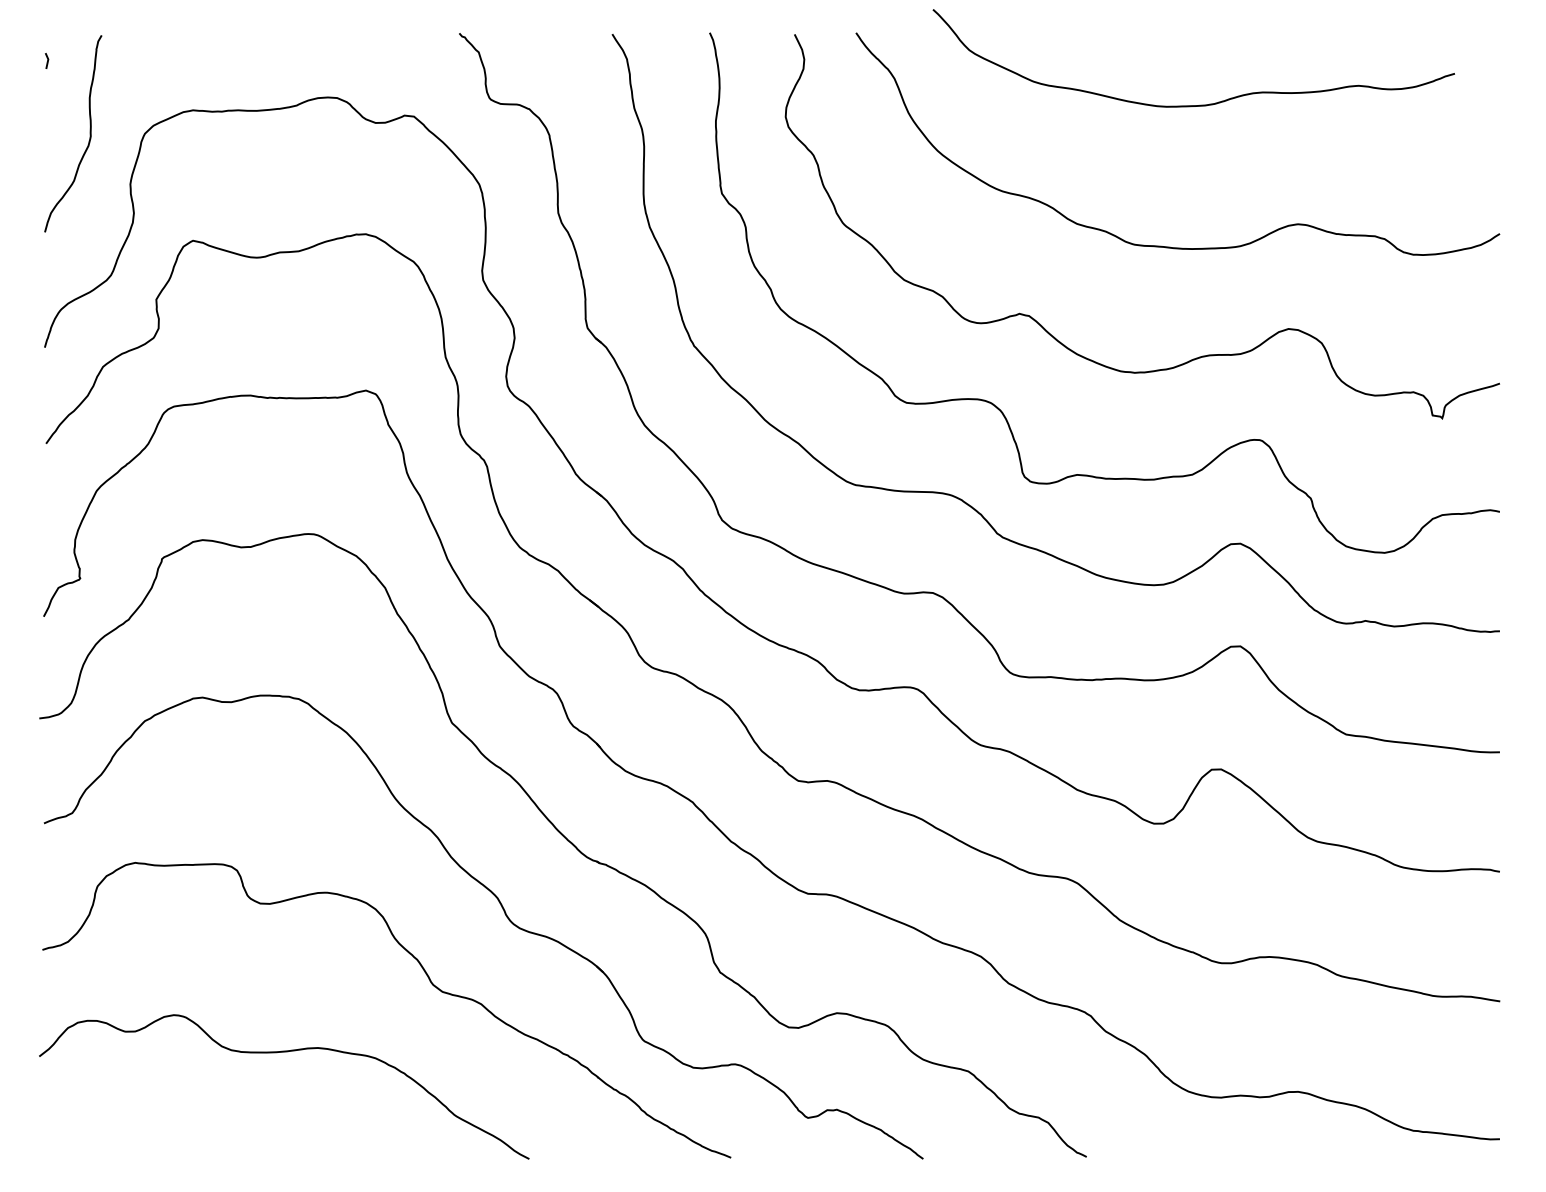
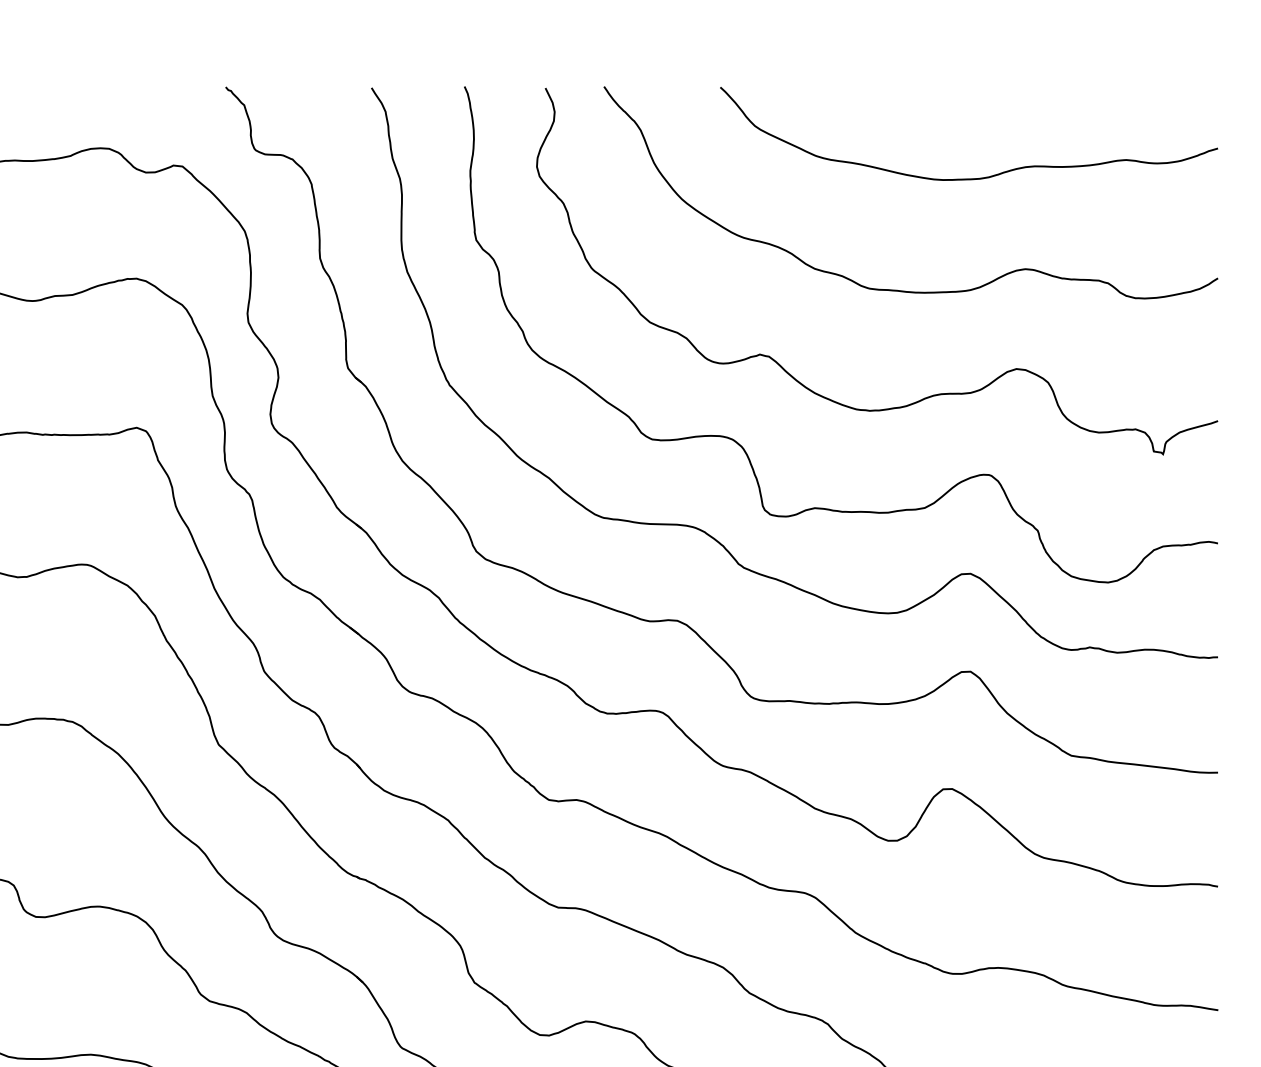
curve: (1200, 104) -> (975, 177), moved

